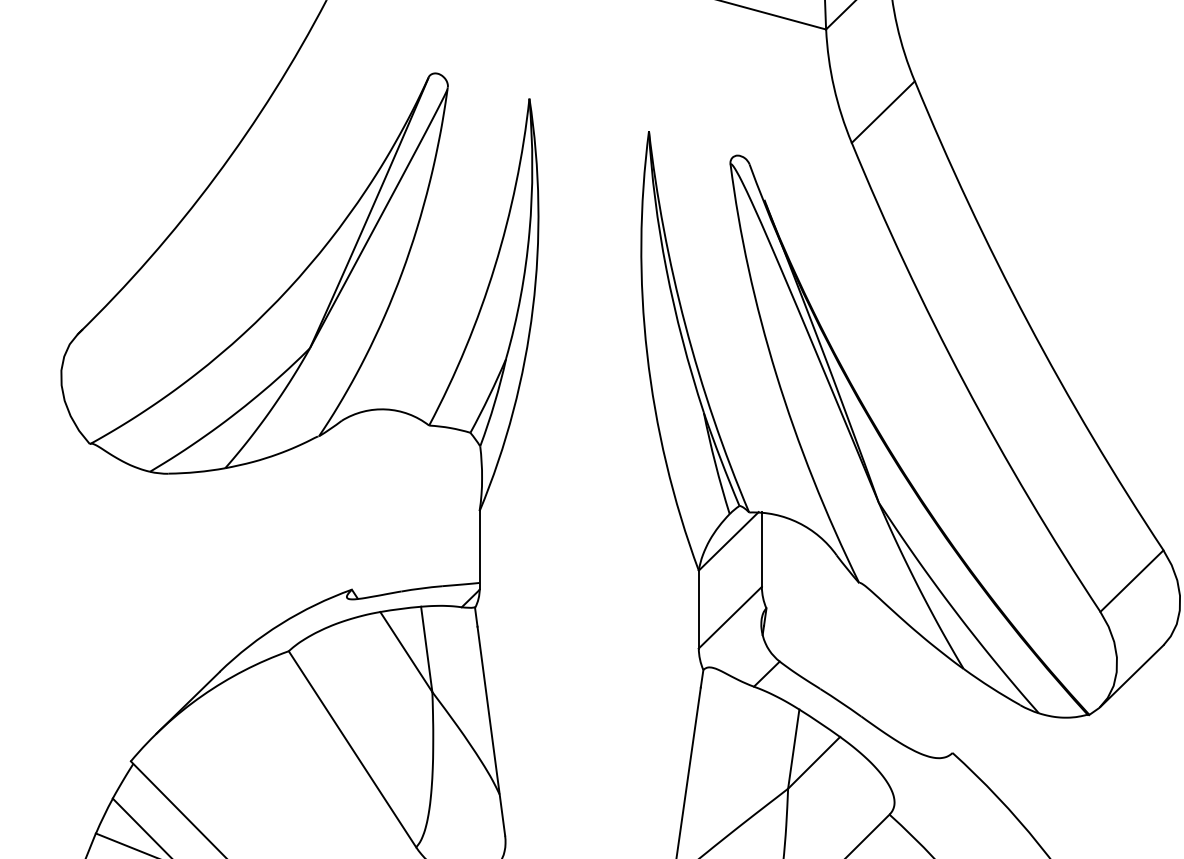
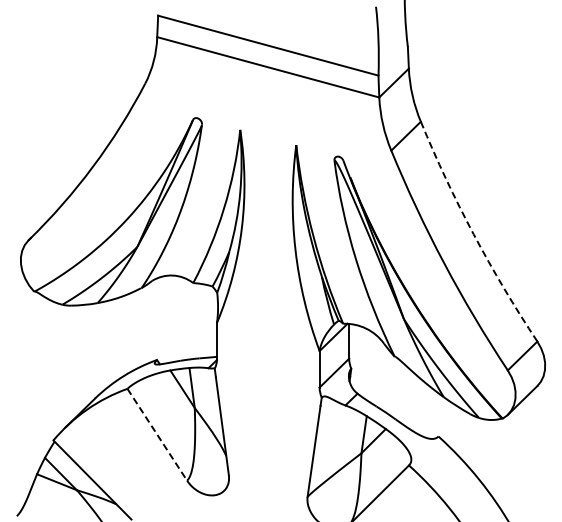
arc: (1027, 321) -> (473, 234), solid -> dashed
line: (352, 748) -> (157, 434), solid -> dashed

